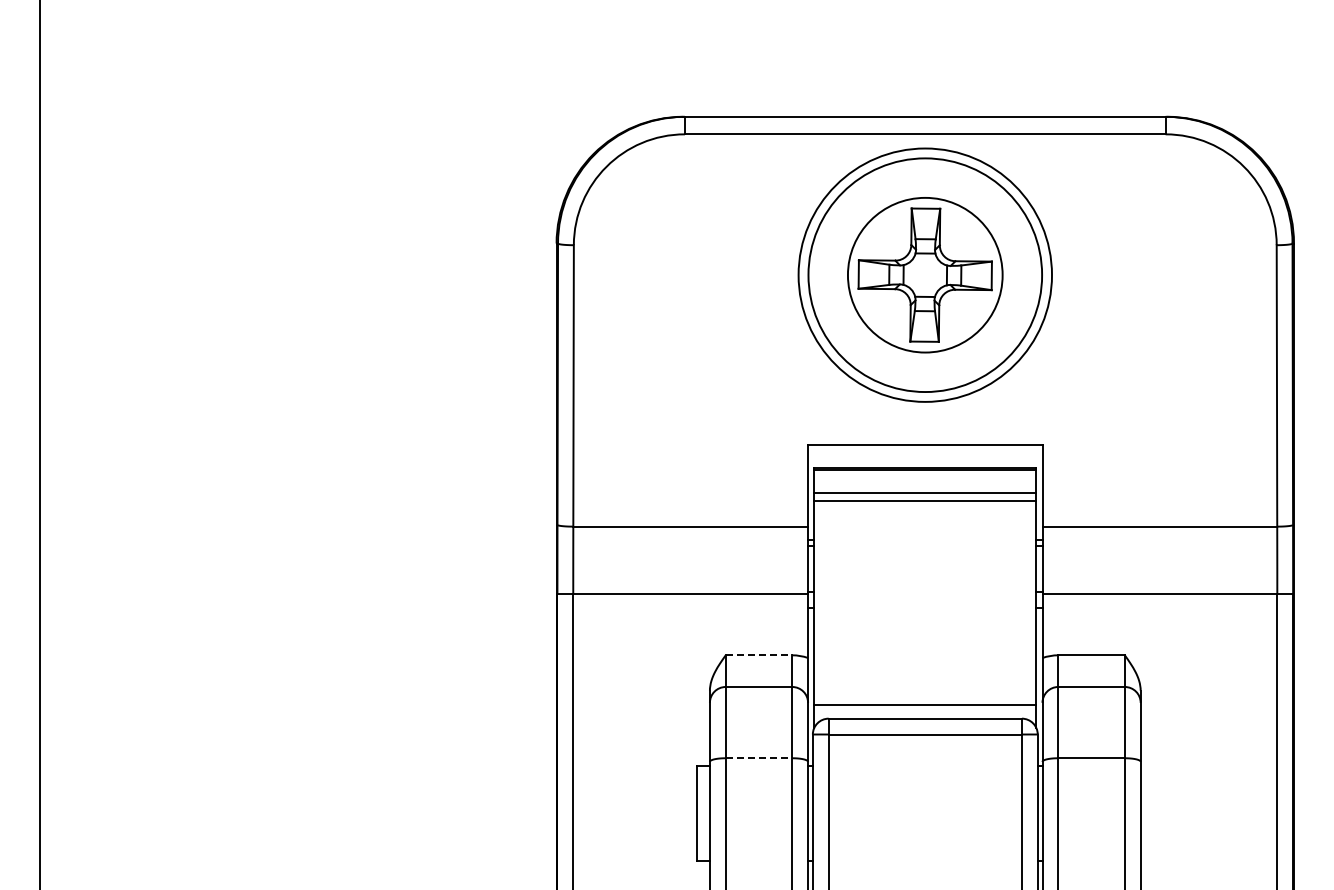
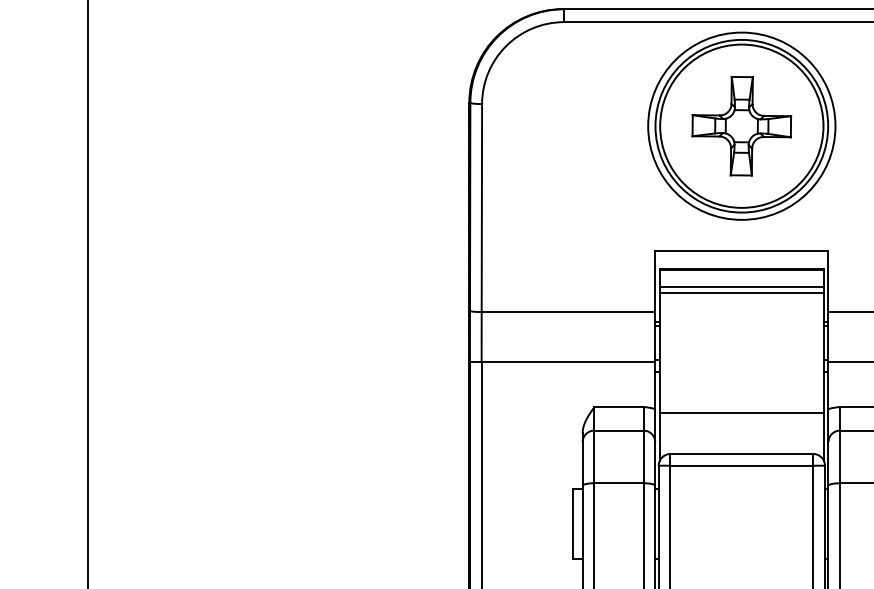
circle: (924, 274) -> (741, 125), size x1.43
line: (759, 655) -> (619, 407), dashed -> solid
line: (925, 704) -> (741, 413), moved
line: (759, 758) -> (619, 483), dashed -> solid

